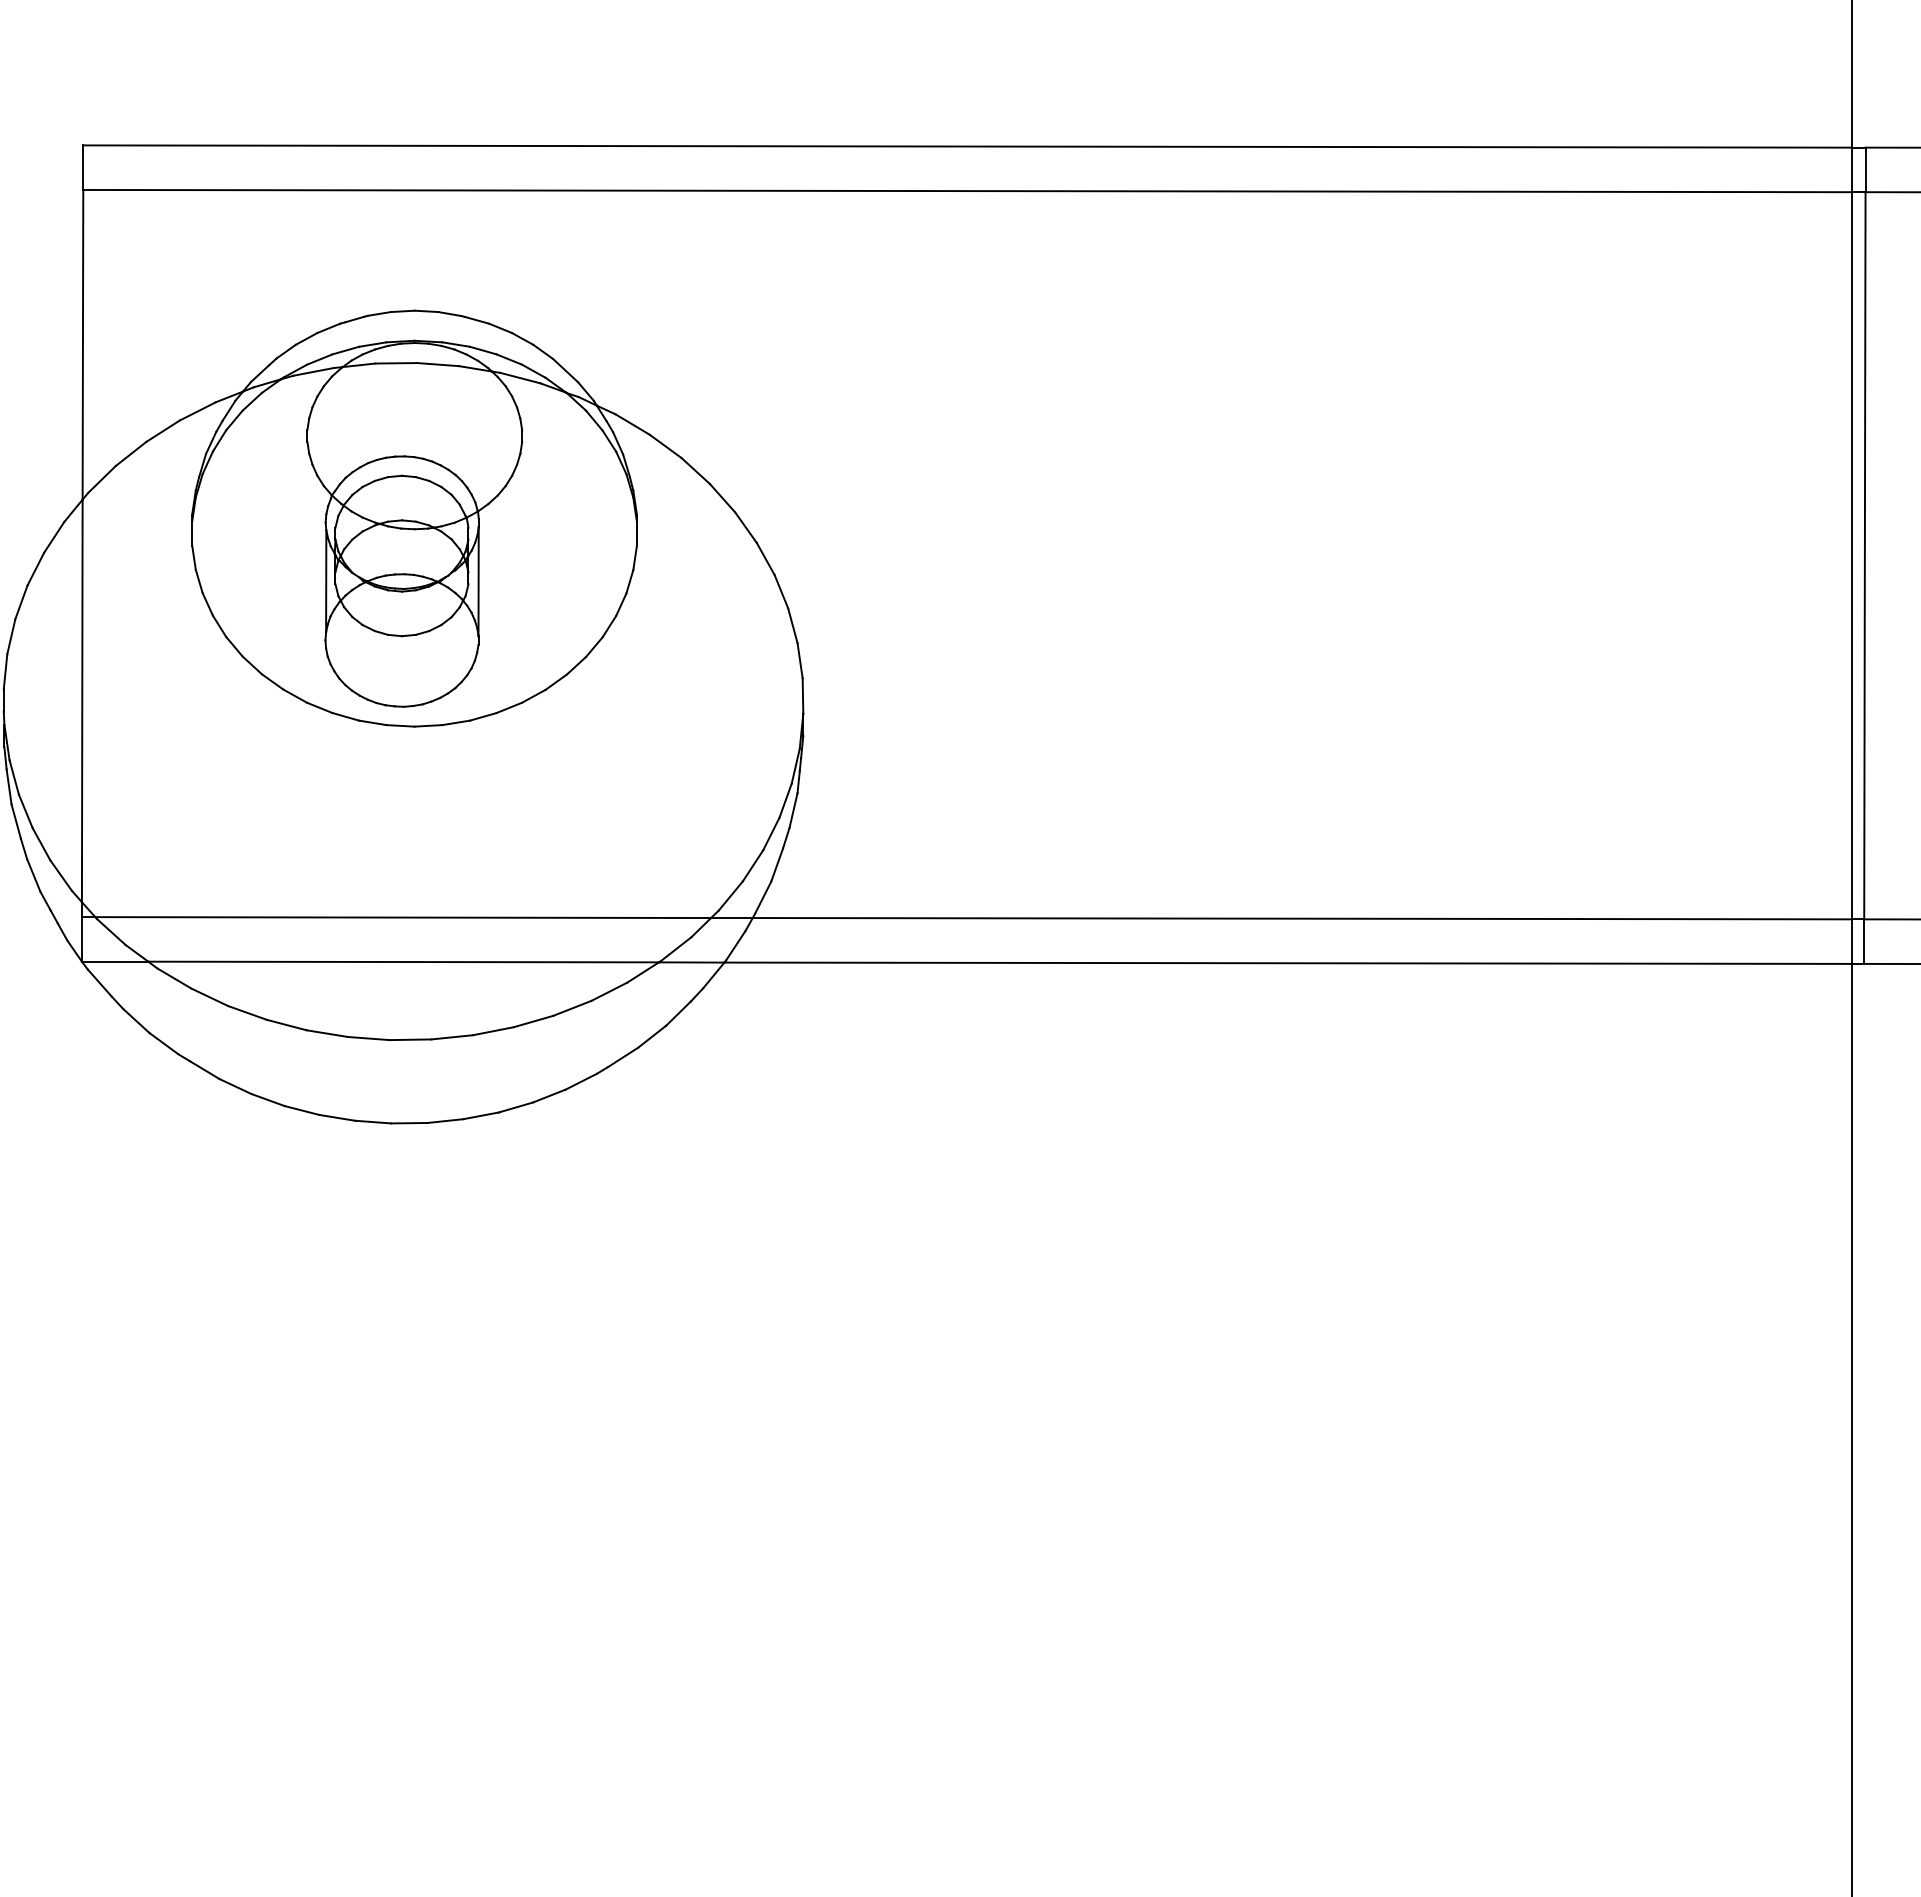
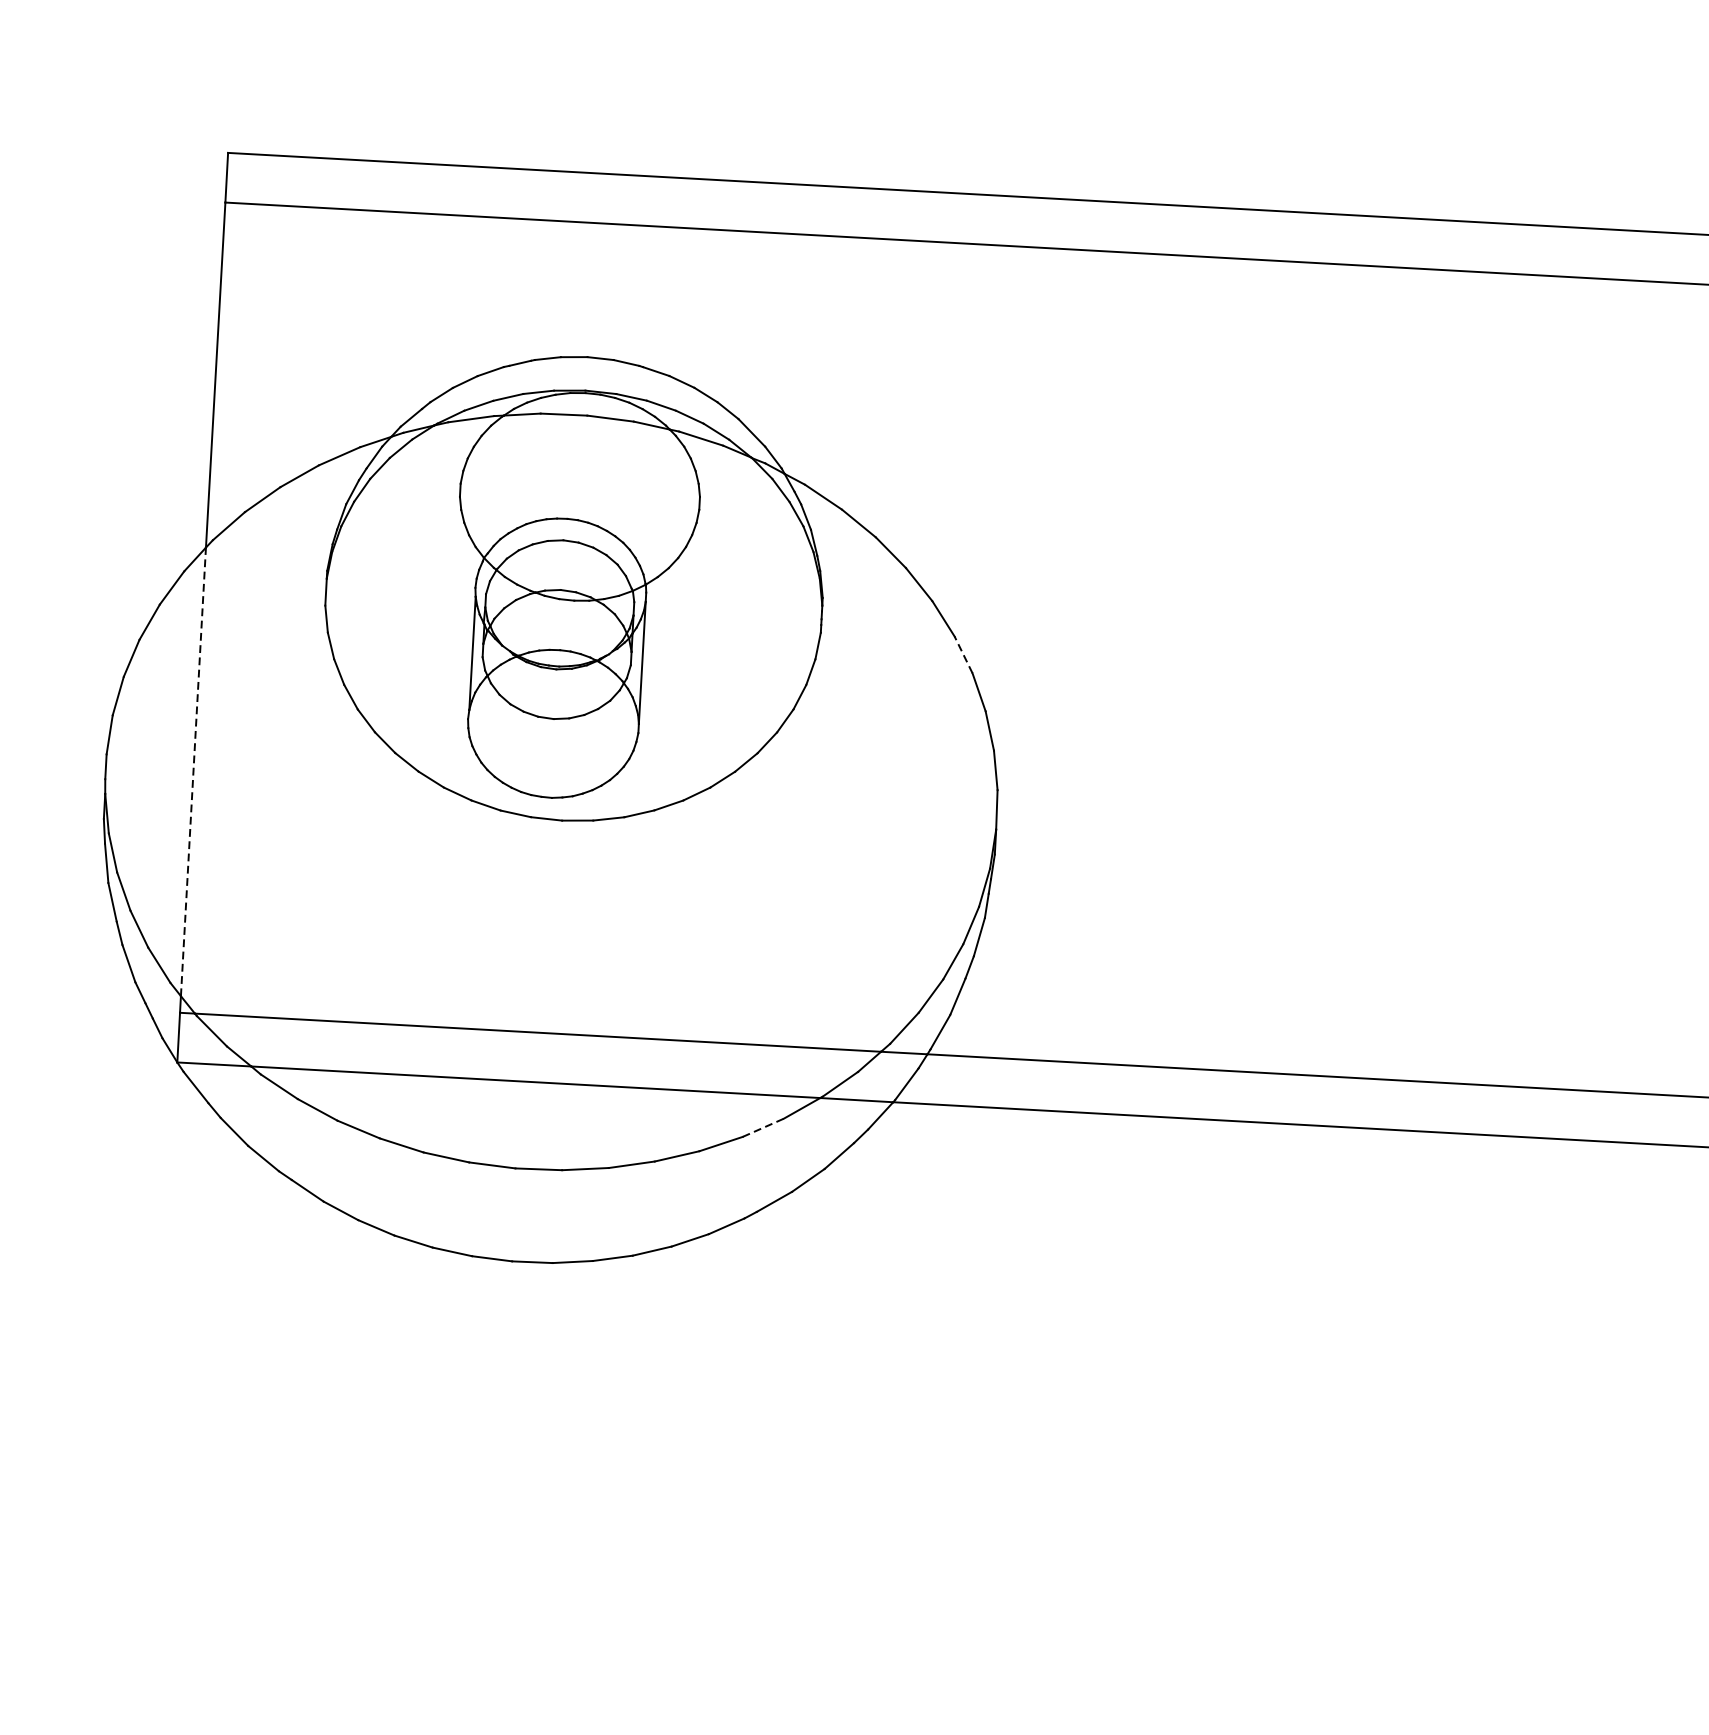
line: (765, 558) -> (963, 654), solid -> dashed
line: (82, 700) -> (193, 771), solid -> dashed
line: (609, 991) -> (763, 1127), solid -> dashed

